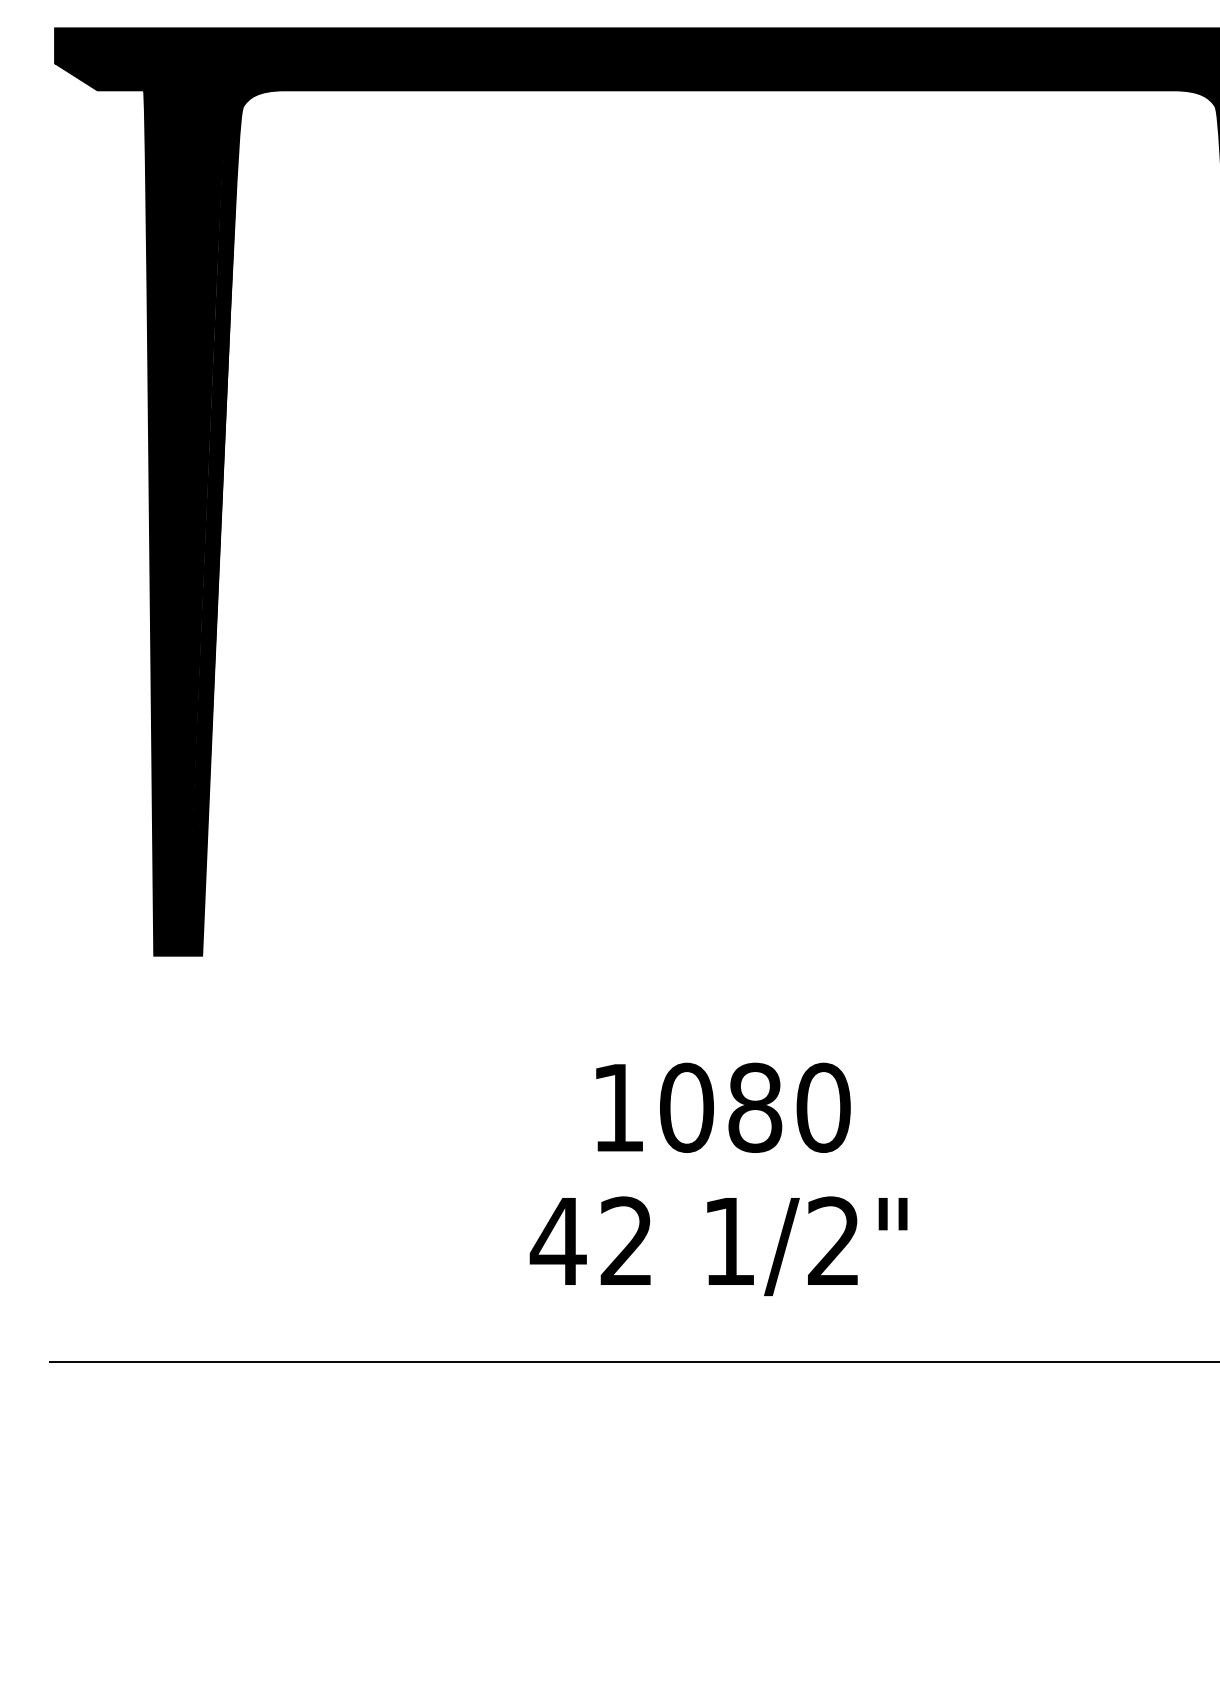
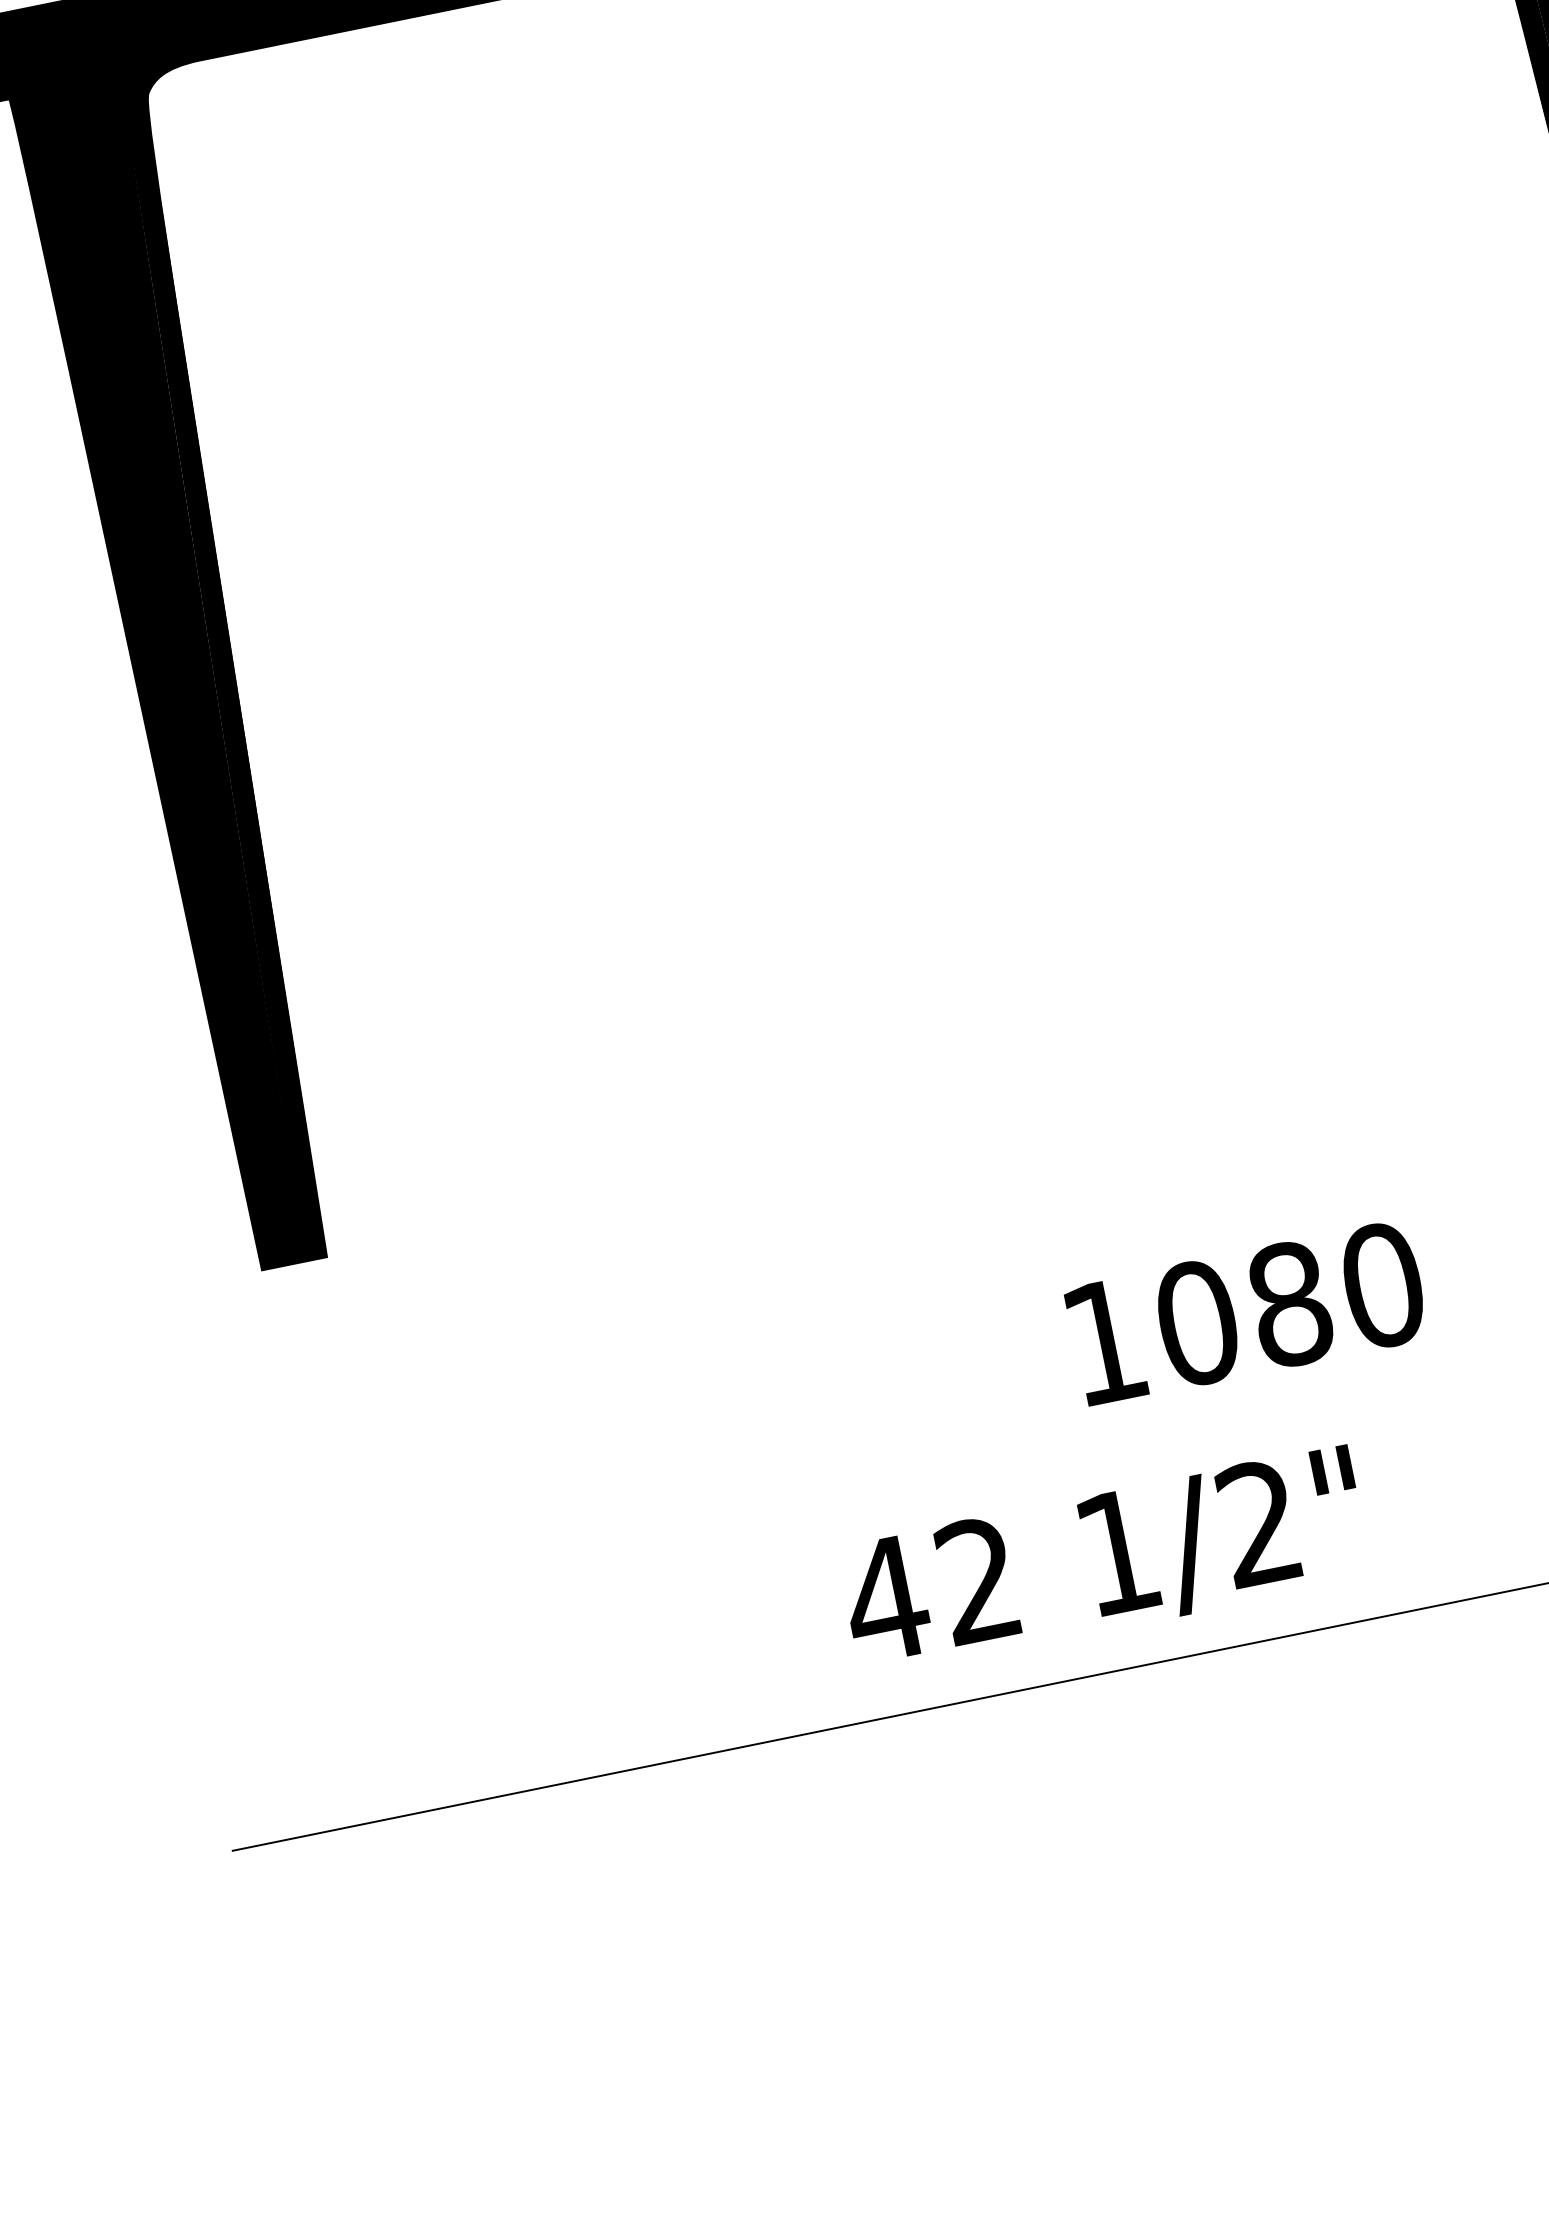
text: (723, 1107) -> (1247, 1312), moved
text: (718, 1246) -> (1104, 1562), moved

